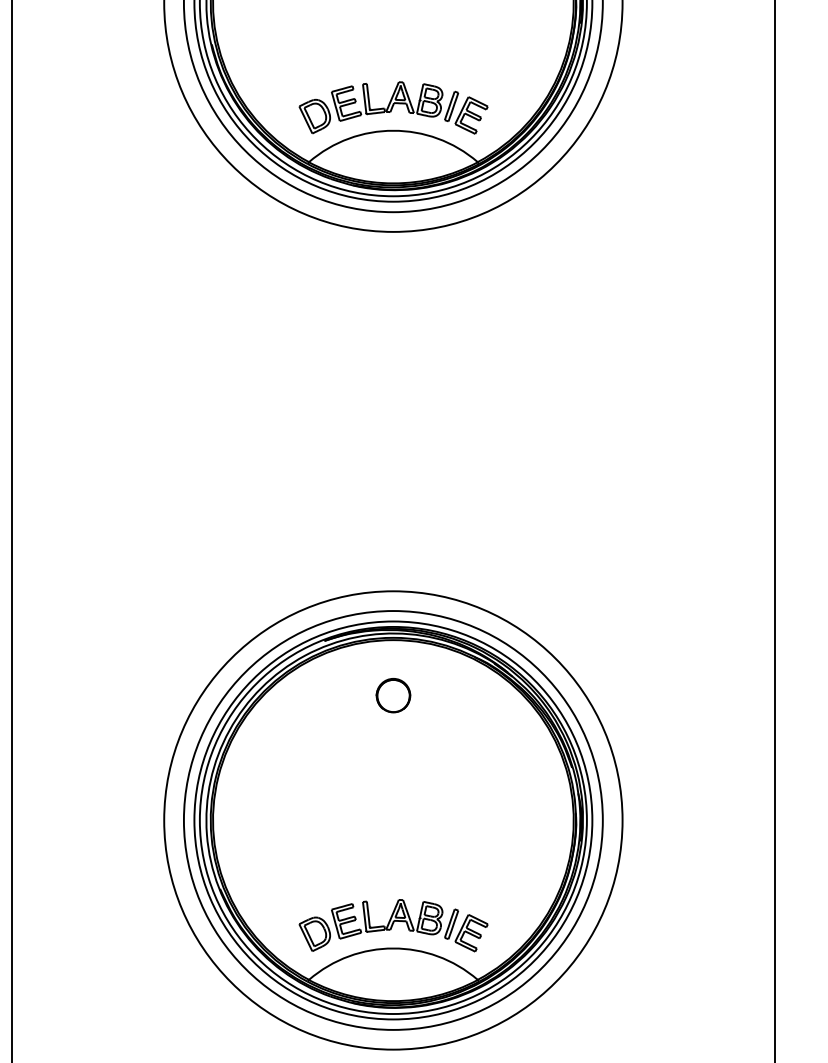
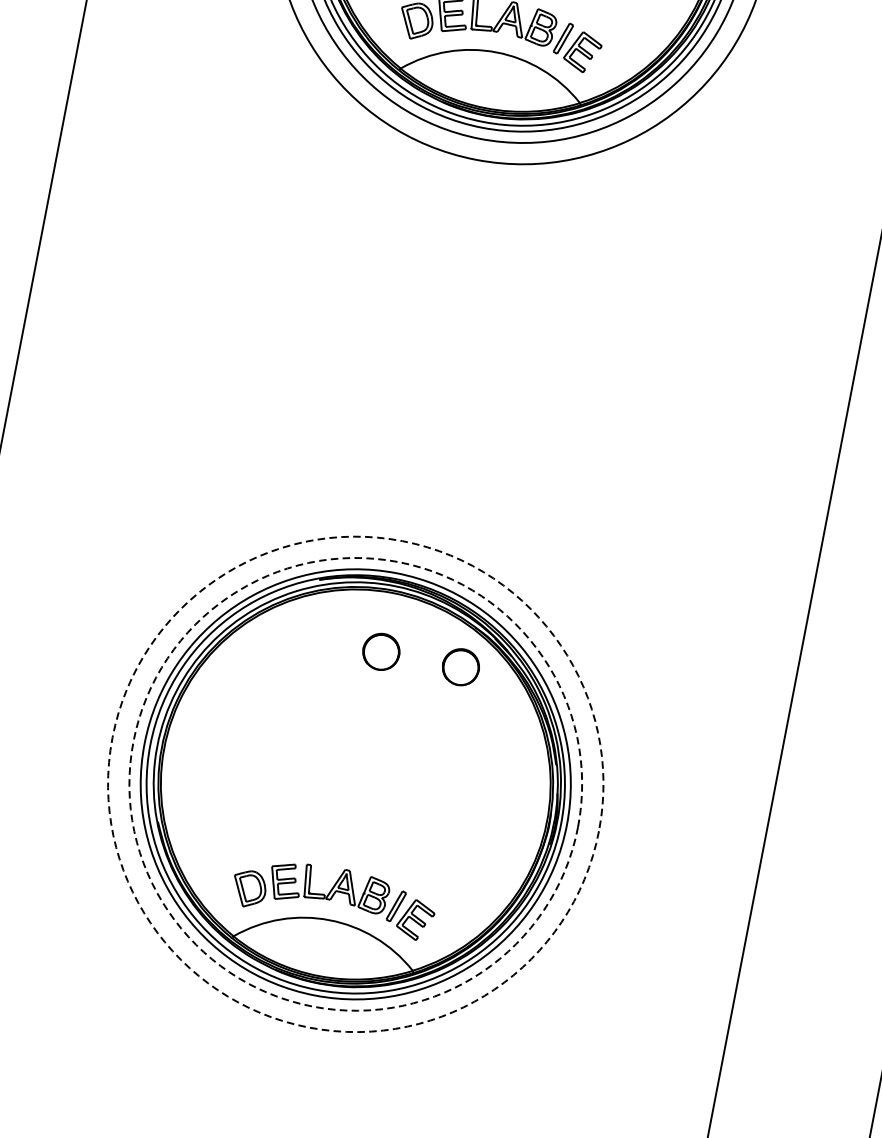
part: (468, 695) -> (461, 667), added
circle: (392, 820) -> (354, 784), solid -> dashed
circle: (393, 820) -> (355, 784), solid -> dashed

